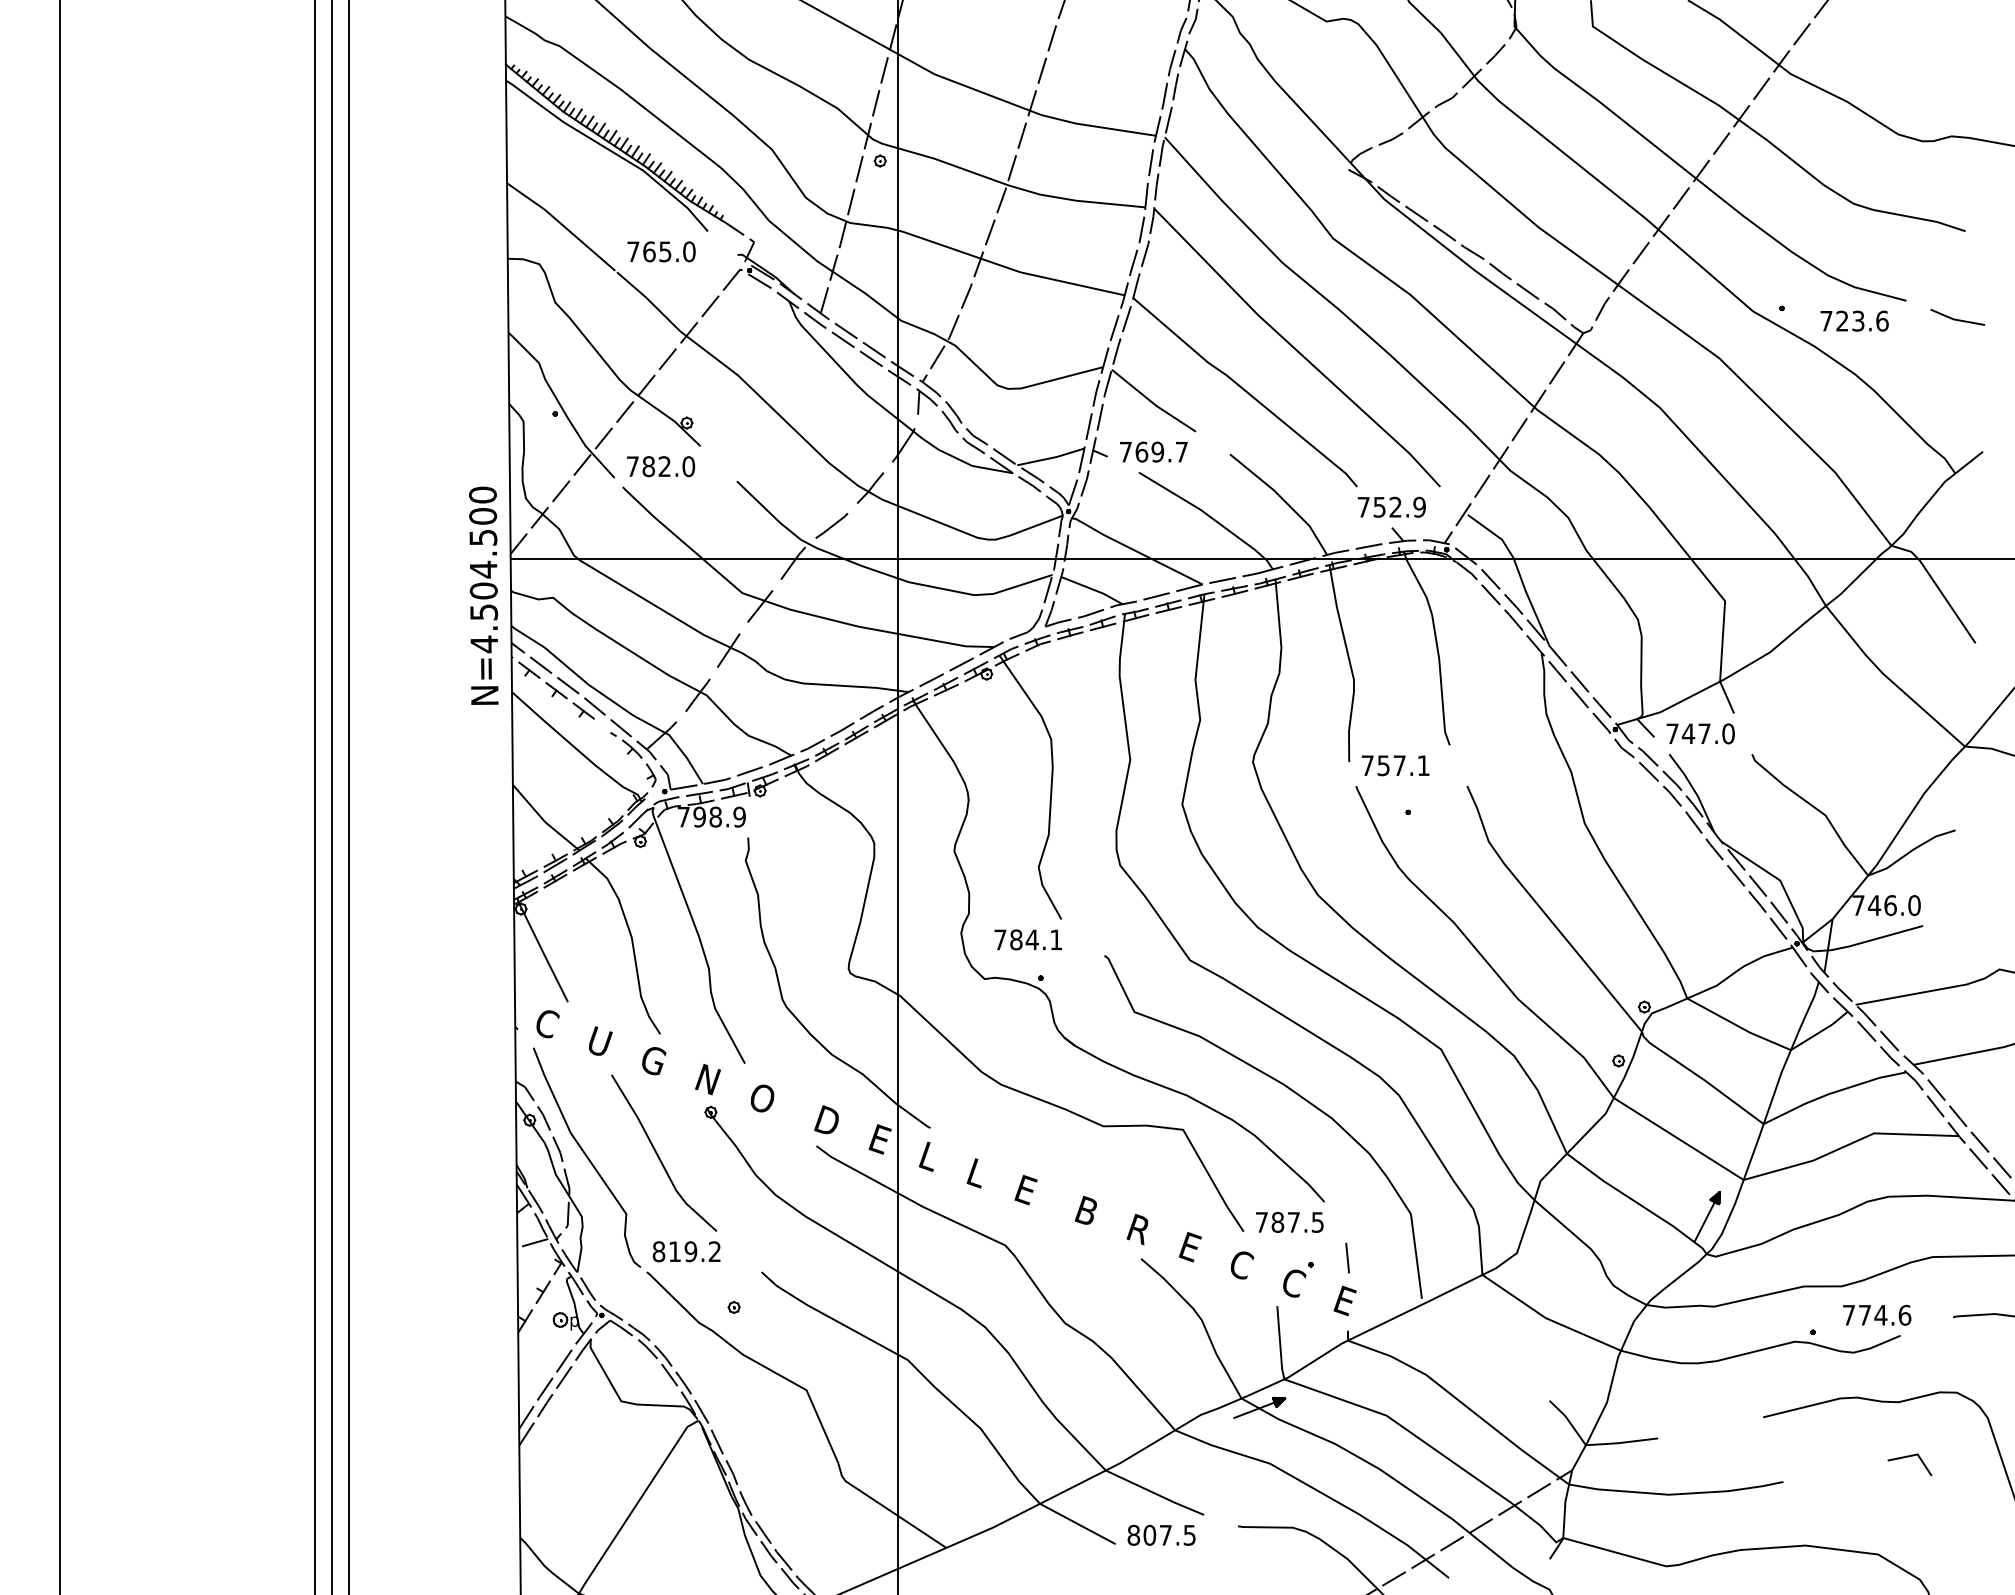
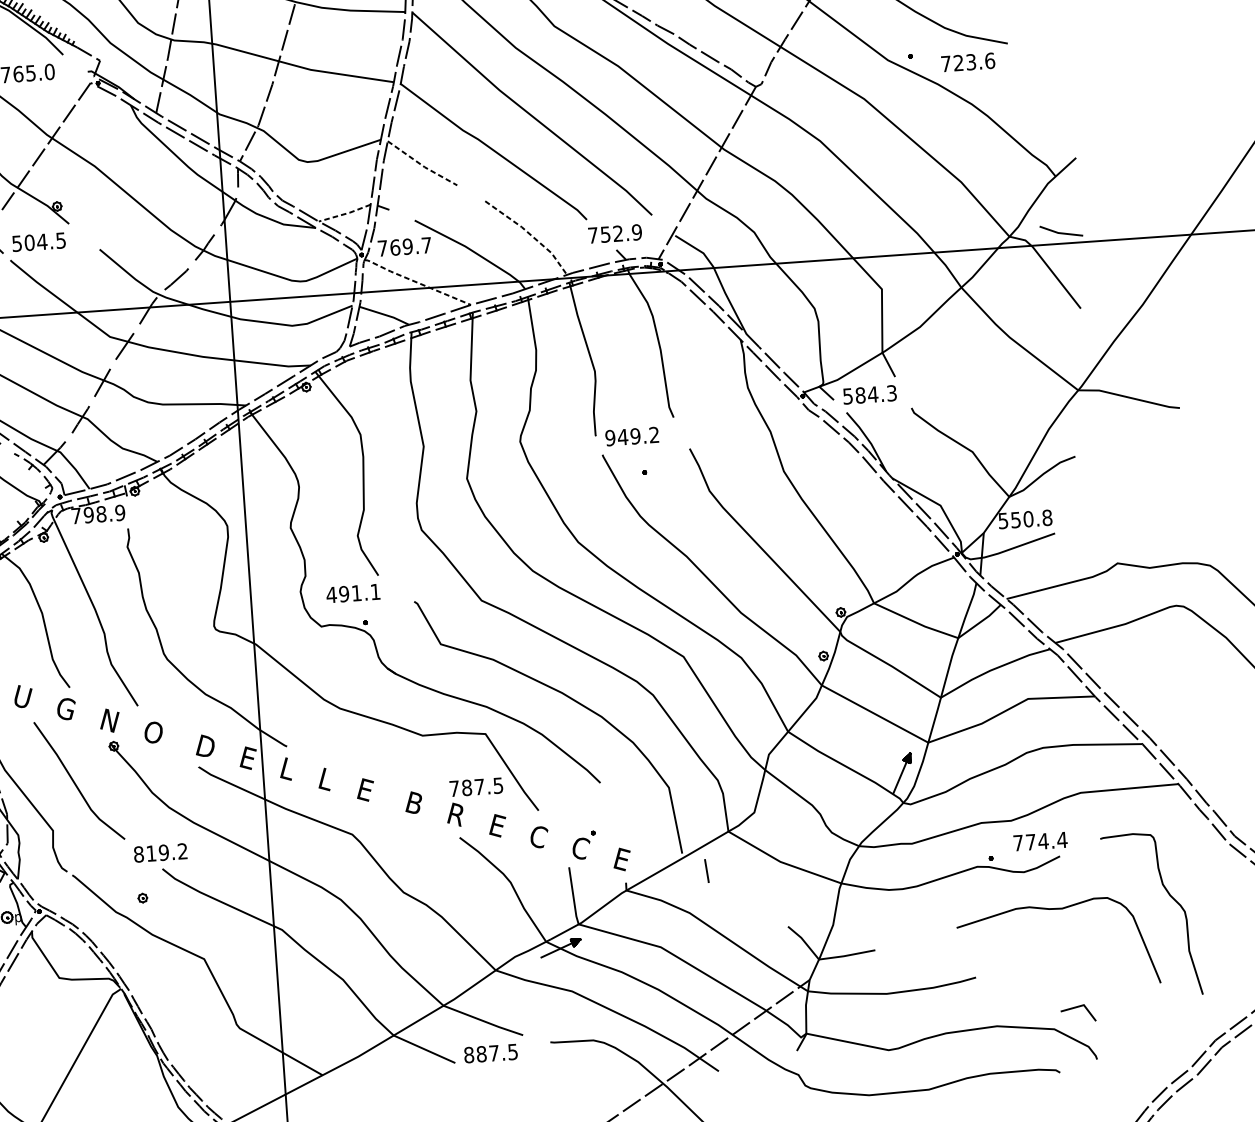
line: (1957, 319) -> (1061, 232), moved
line: (1153, 403) -> (422, 165), solid -> dashed
text: (1153, 451) -> (404, 246), moved
line: (1051, 458) -> (345, 214), solid -> dashed
text: (660, 466) -> (38, 242), 782.0 -> 504.5
line: (1283, 500) -> (529, 234), solid -> dashed
line: (1136, 551) -> (417, 282), solid -> dashed
text: (1700, 733) -> (869, 394), 747.0 -> 584.3
text: (1395, 765) -> (632, 436), 757.1 -> 949.2
text: (1886, 905) -> (1025, 519), 746.0 -> 550.8
text: (1015, 939) -> (343, 593), 784.1 -> 491.1
text: (1289, 1222) -> (476, 787), moved
text: (686, 1251) -> (160, 852), moved
line: (1347, 1257) -> (706, 870), moved
text: (1904, 1314) -> (1061, 839), 774.6 -> 774.4
line: (1909, 1457) -> (1077, 1007), moved
text: (1149, 1535) -> (481, 1054), 807.5 -> 887.5

